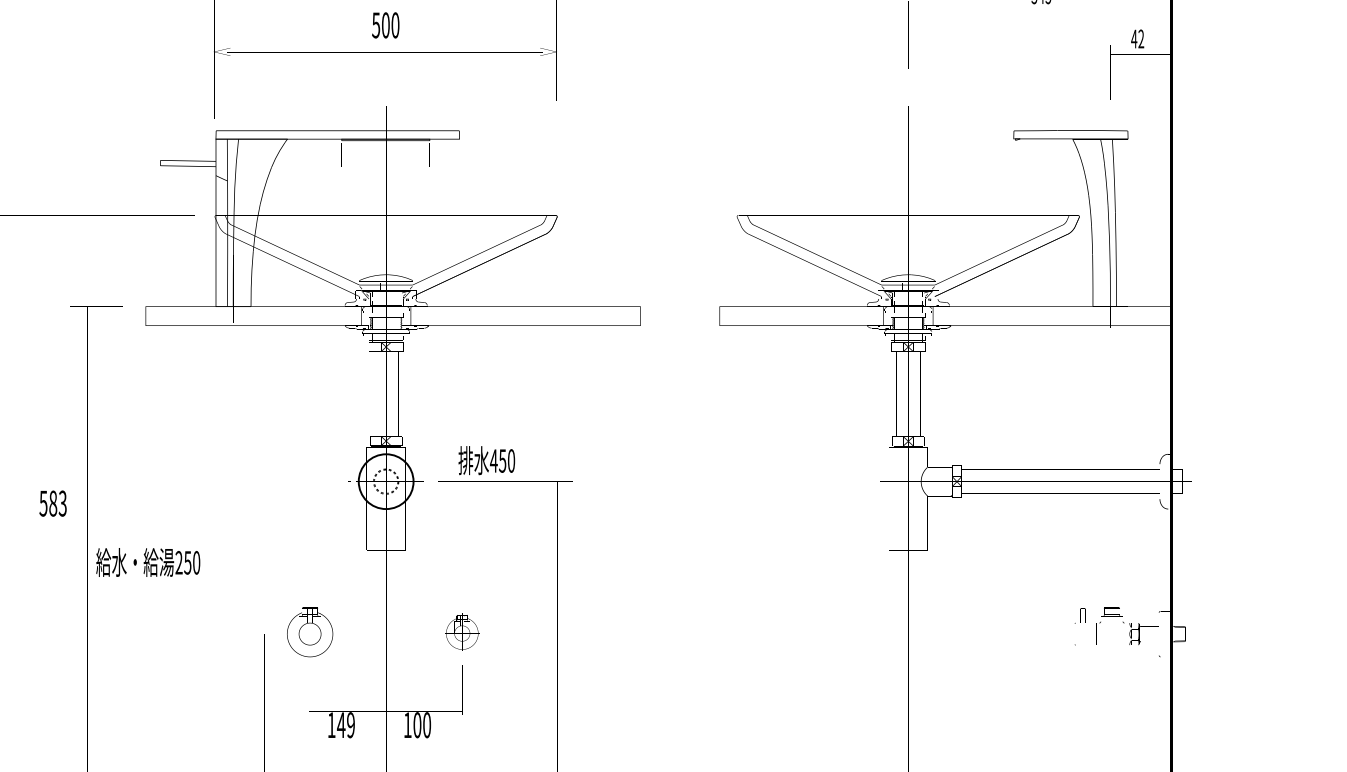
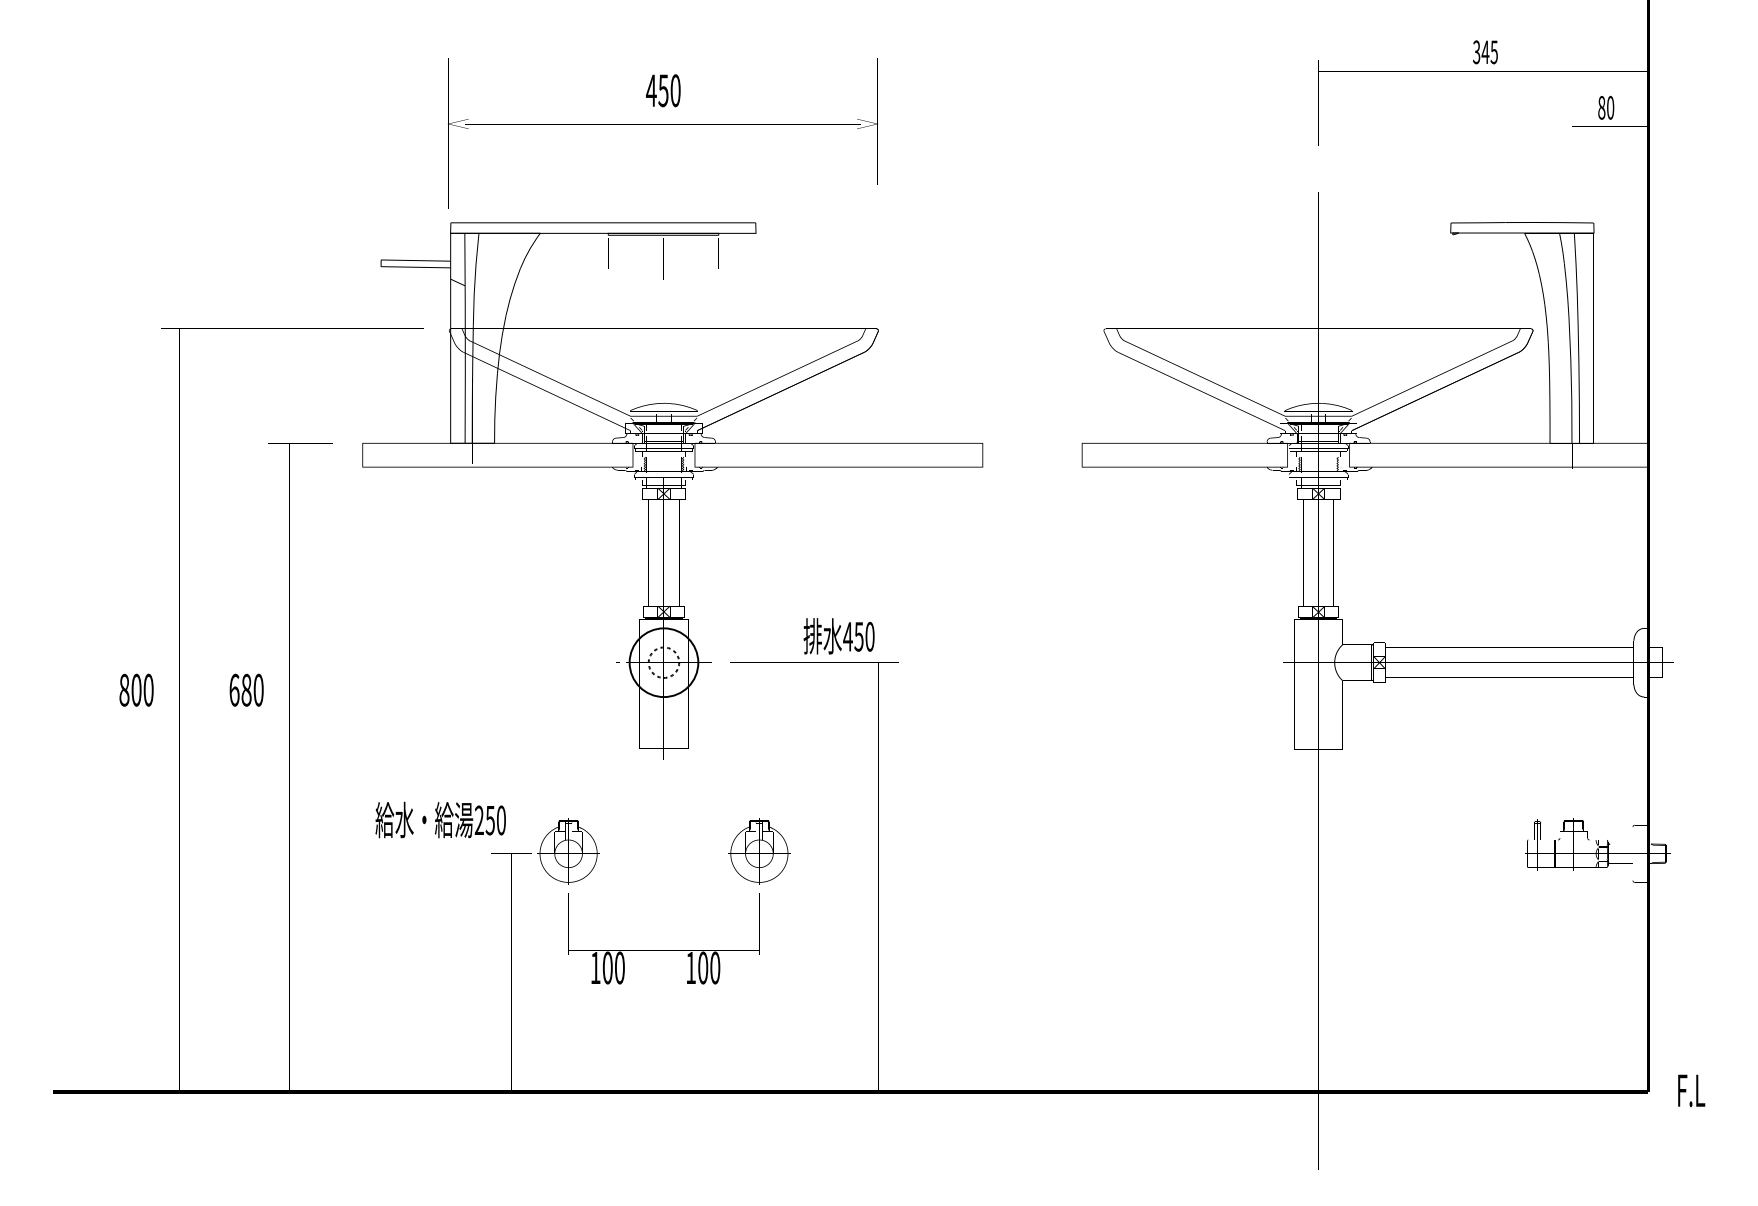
text: (380, 25) -> (657, 90), 500 -> 450
text: (1137, 38) -> (1605, 107), 42 -> 80
text: (486, 460) -> (838, 636), moved
text: (53, 503) -> (246, 689), 583 -> 680
text: (148, 562) -> (440, 819), moved
part: (462, 632) -> (759, 851), size x1.43
text: (345, 724) -> (613, 967), 149 -> 100

